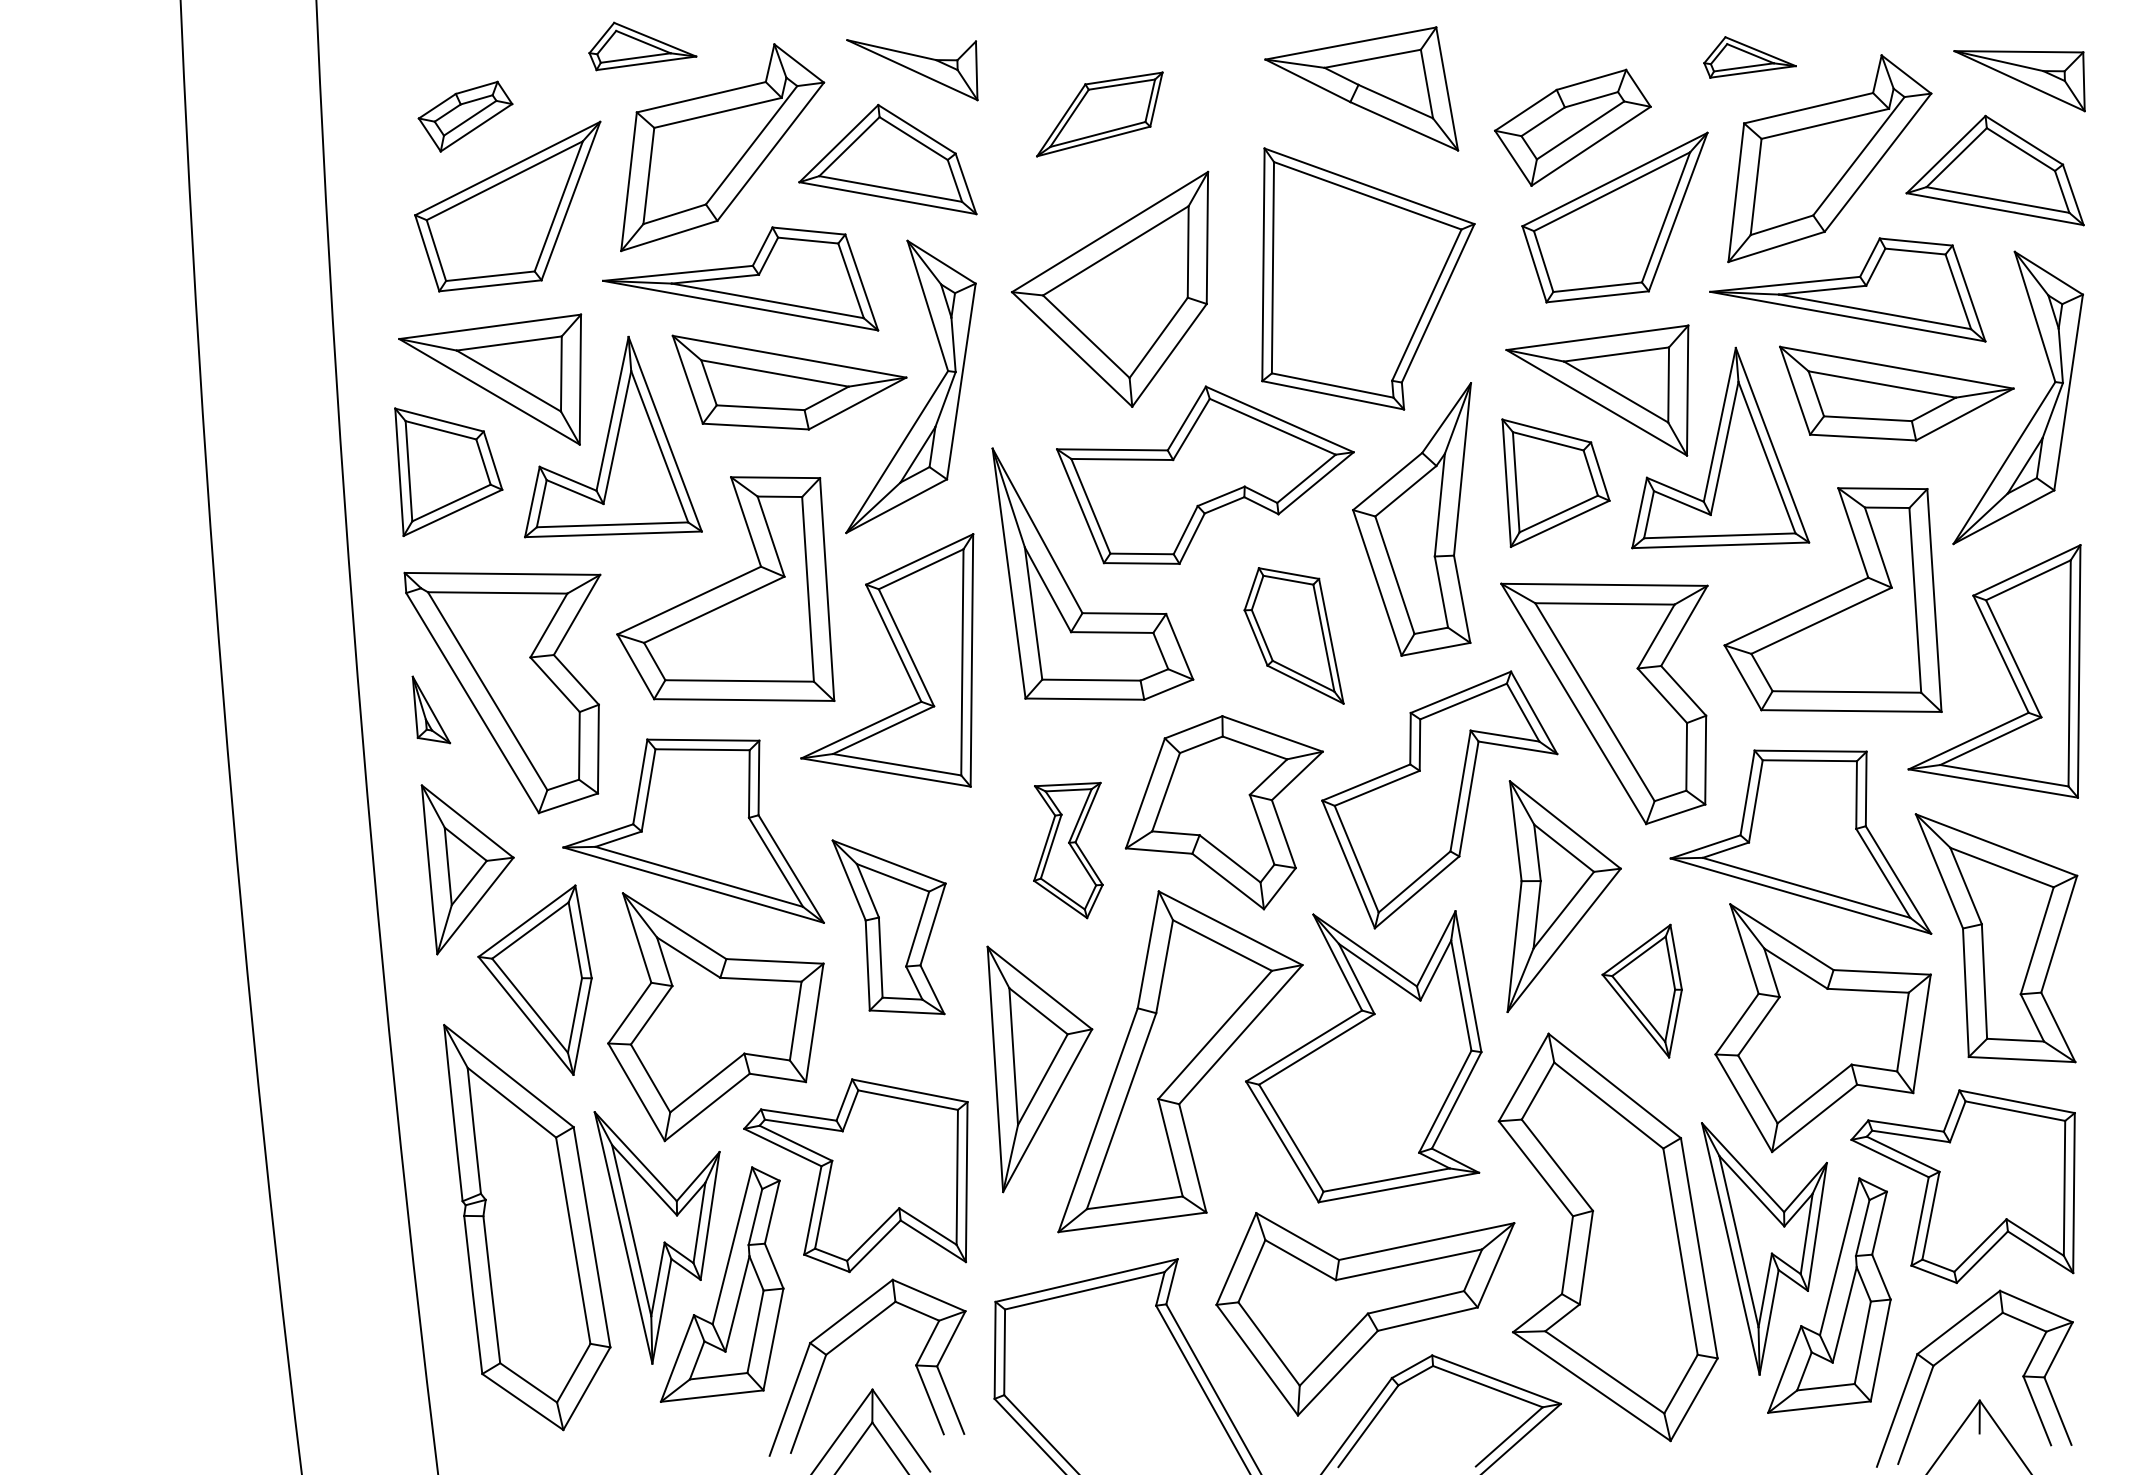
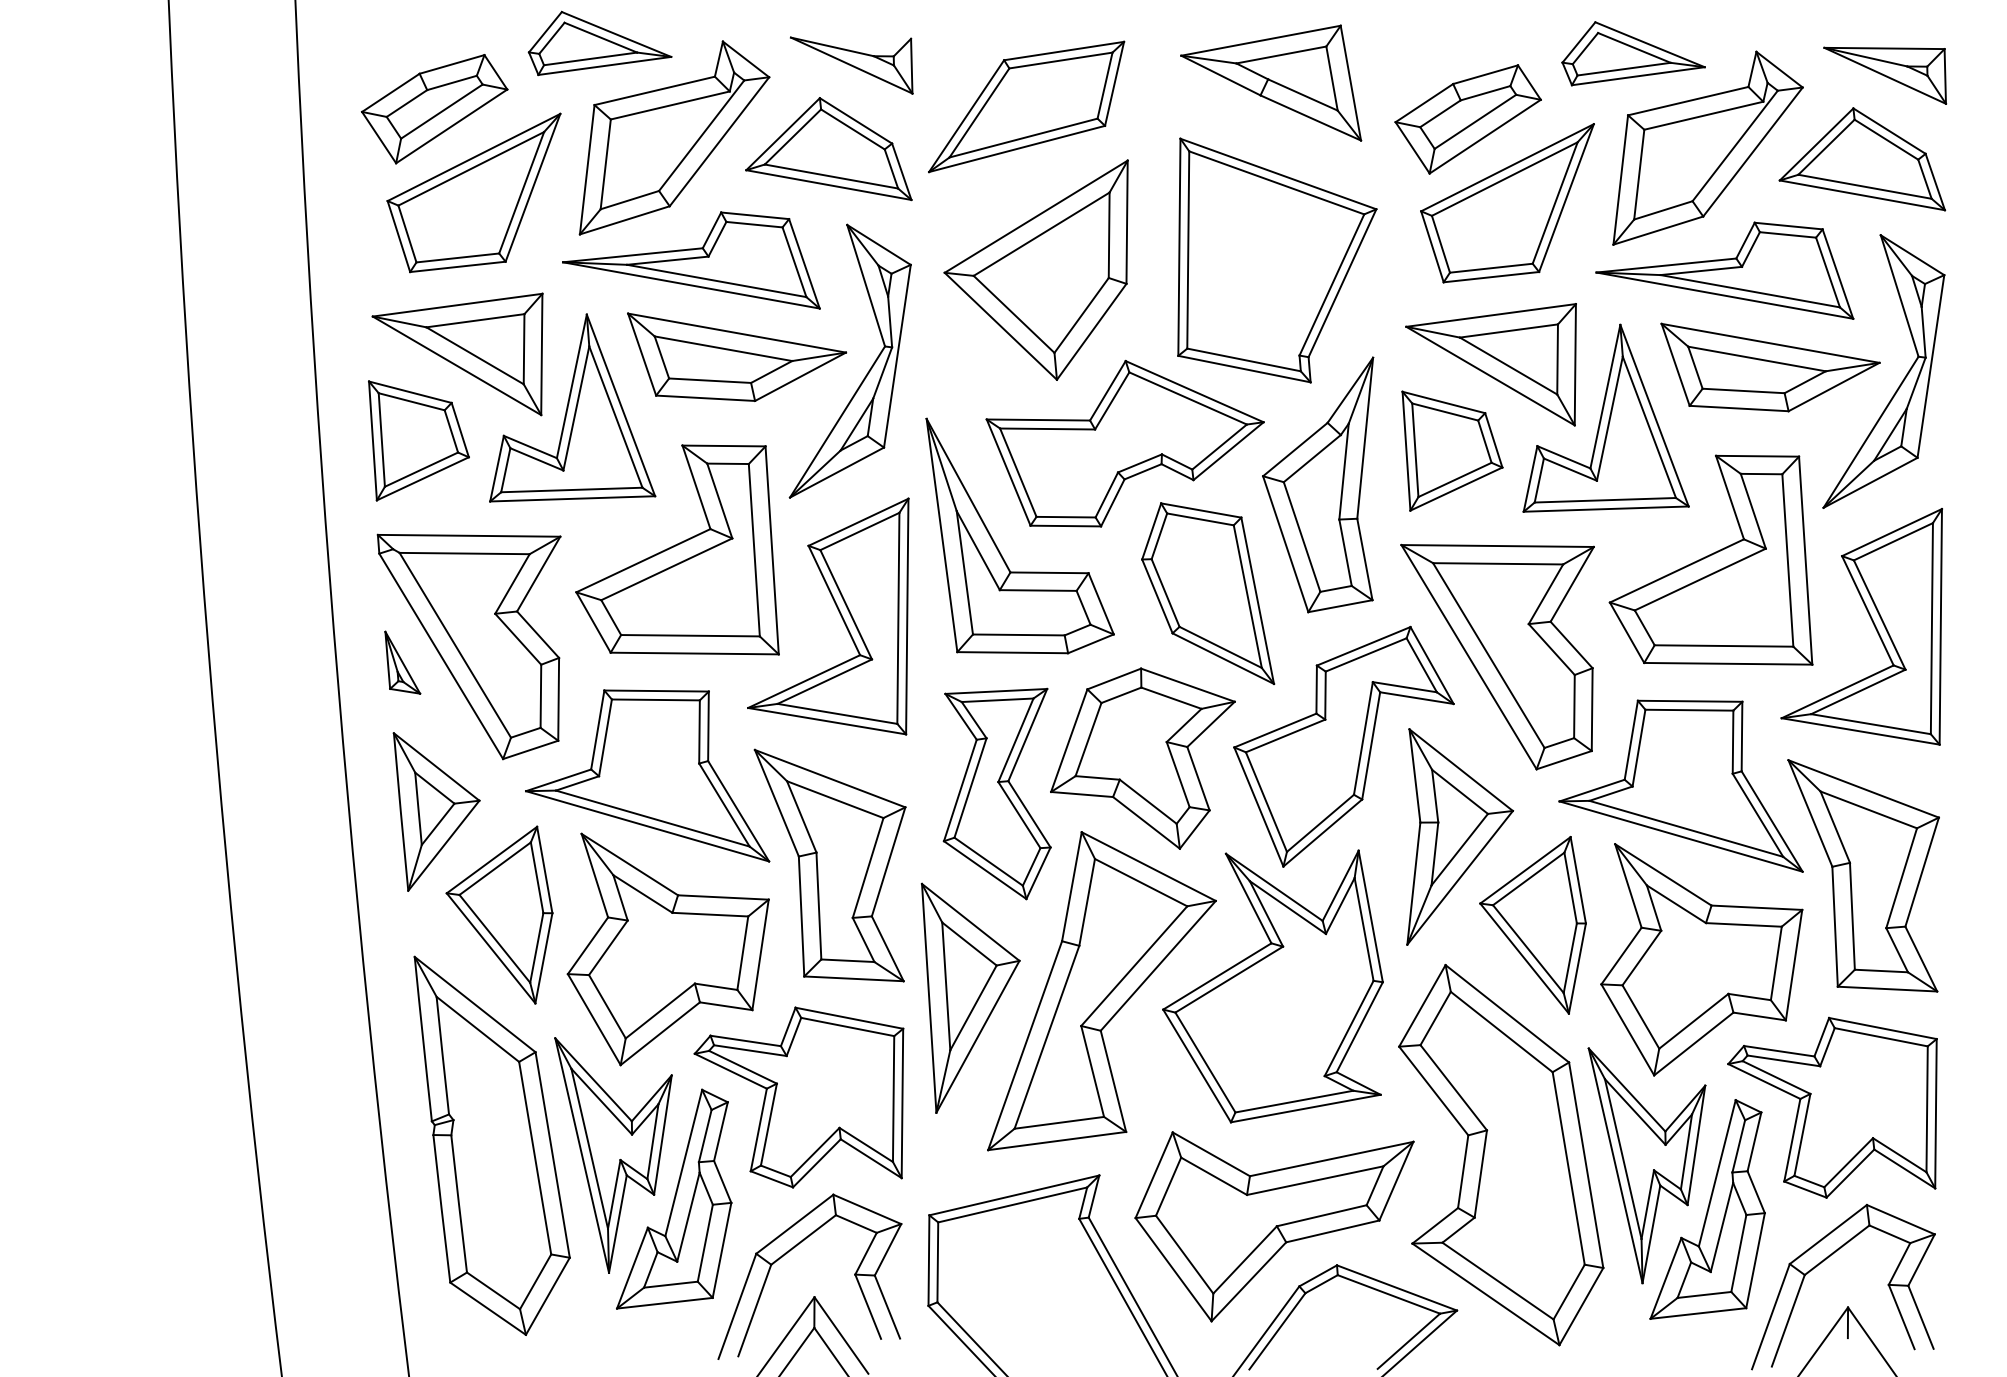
part: (642, 46) -> (599, 43), size x1.43
part: (1749, 57) -> (1633, 53), size x1.67
part: (1099, 114) -> (1026, 106), size x1.67
part: (465, 116) -> (434, 108), size x1.67
part: (1293, 635) -> (1207, 593), size x1.43
part: (1068, 850) -> (997, 793), size x1.67
part: (888, 927) -> (829, 865), size x1.43
part: (1641, 990) -> (1532, 924), size x1.43

